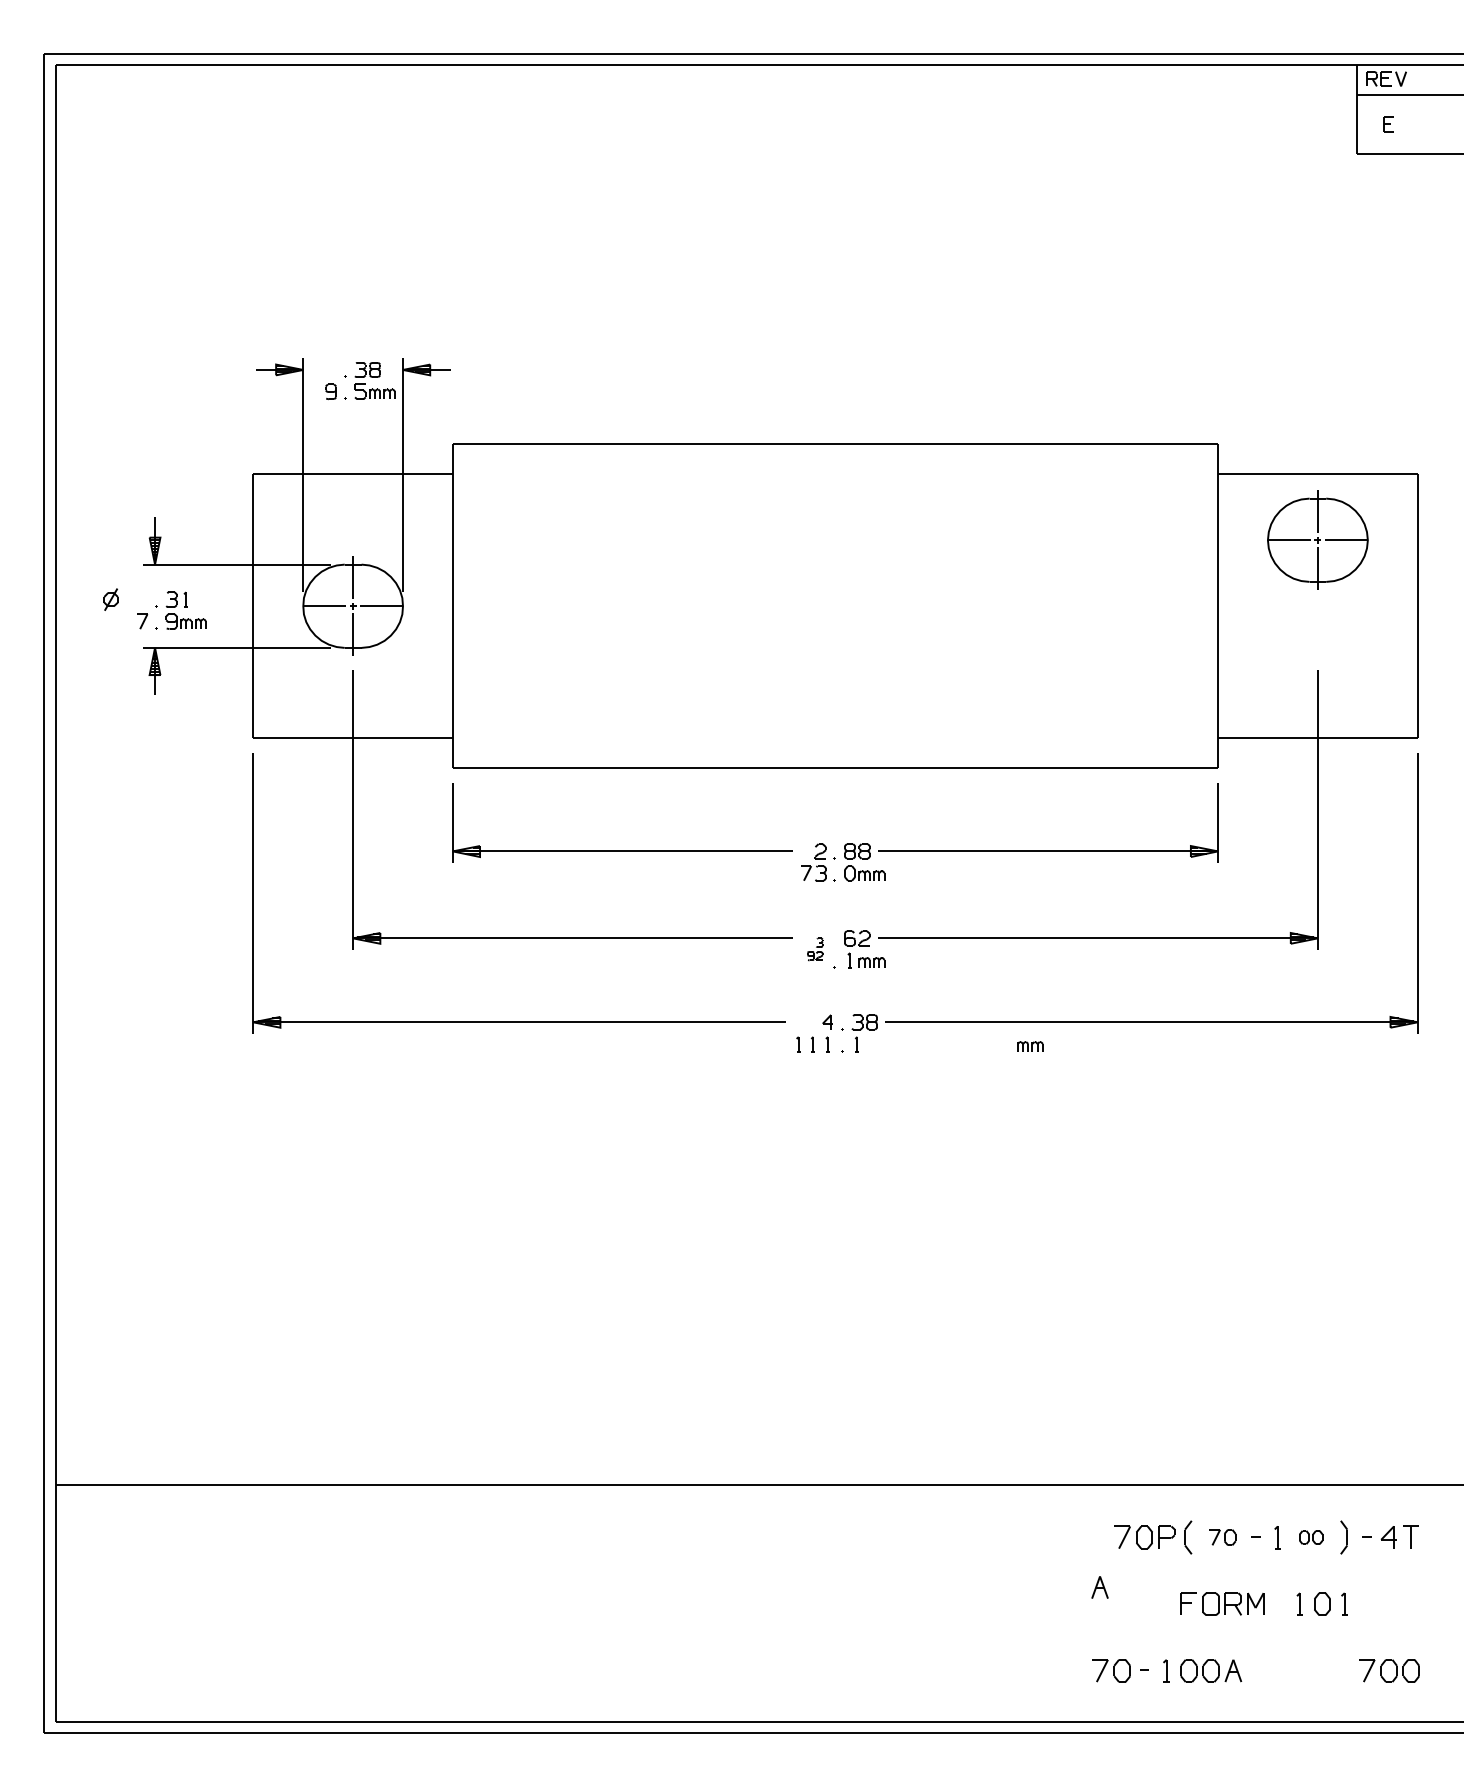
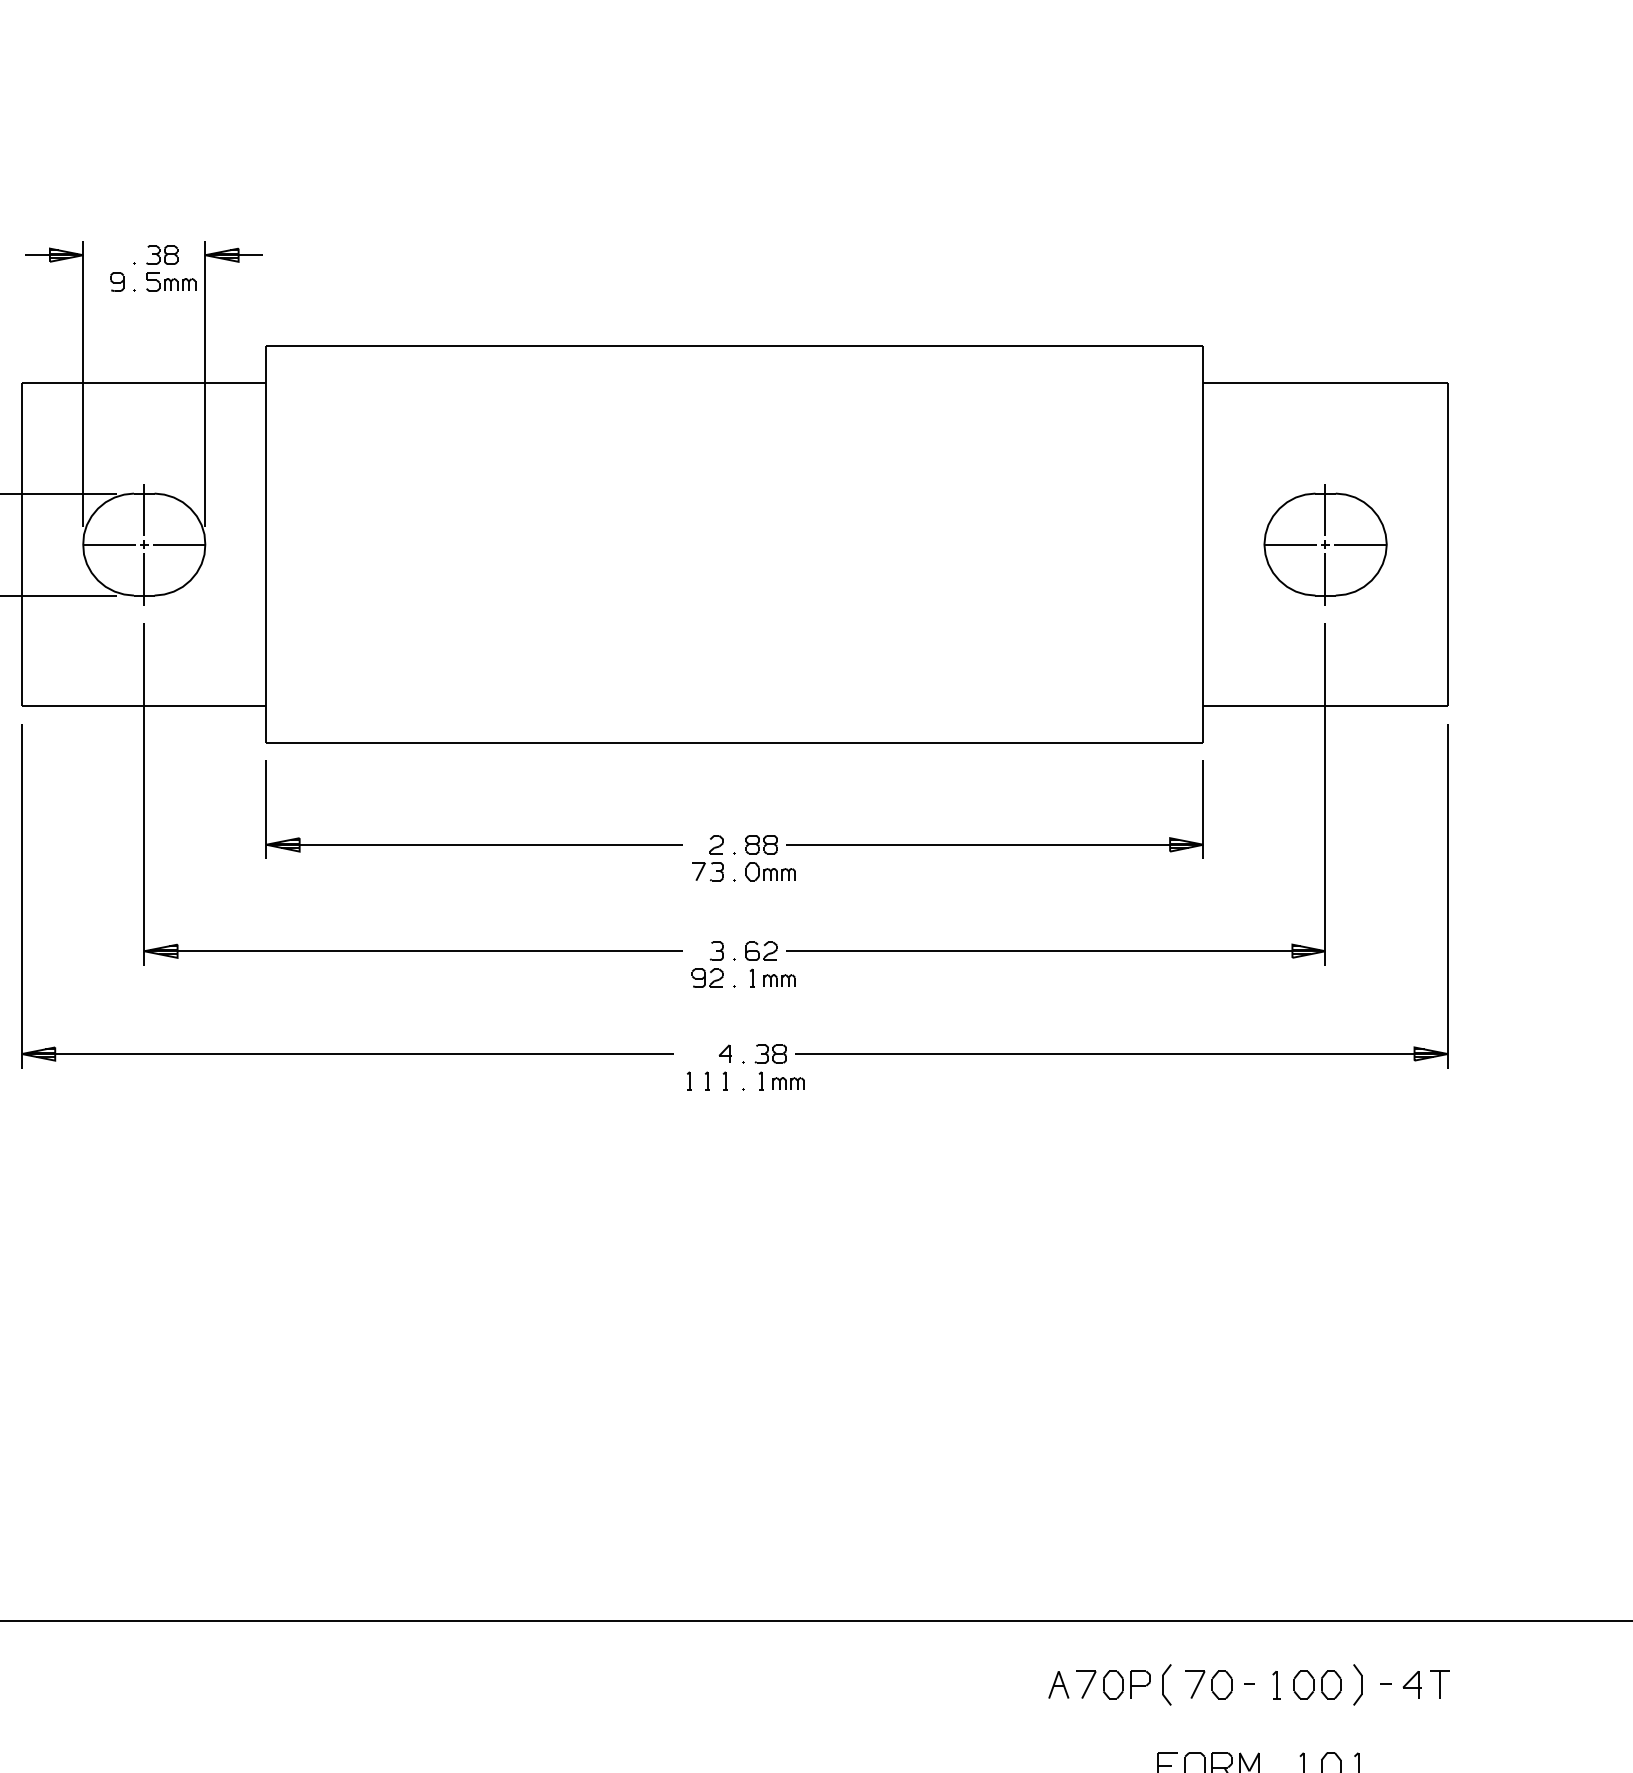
part: (1317, 539) -> (1325, 543), moved
part: (817, 949) -> (712, 964), size x1.67
part: (1030, 1046) -> (788, 1083), moved
part: (1222, 1537) -> (1208, 1684), size x1.43
part: (1310, 1537) -> (1316, 1684), size x1.67
part: (1099, 1587) -> (1058, 1684), moved

